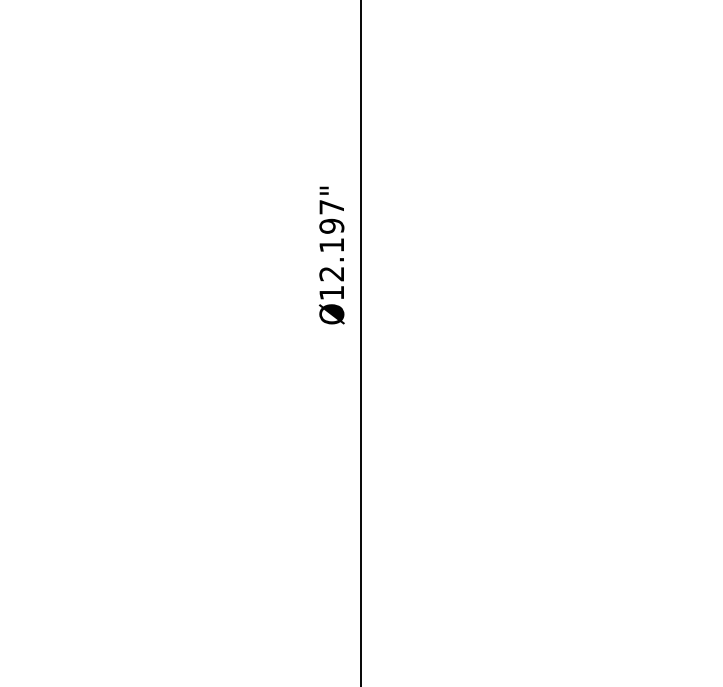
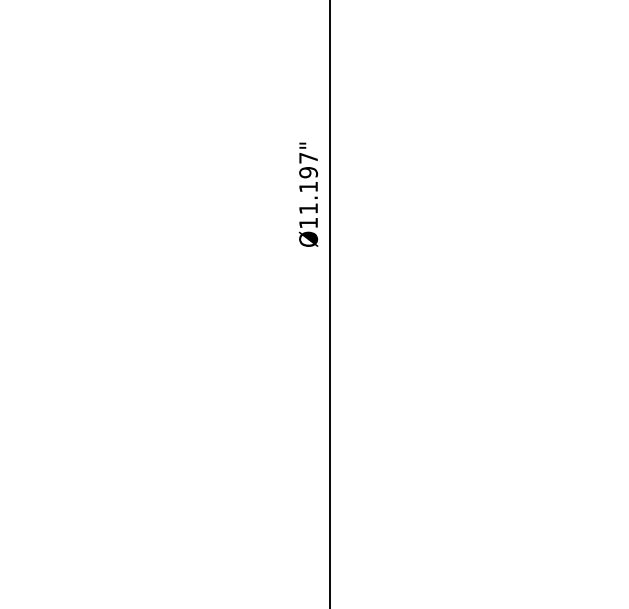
text: (331, 273) -> (308, 208), Ø12.197" -> Ø11.197"

